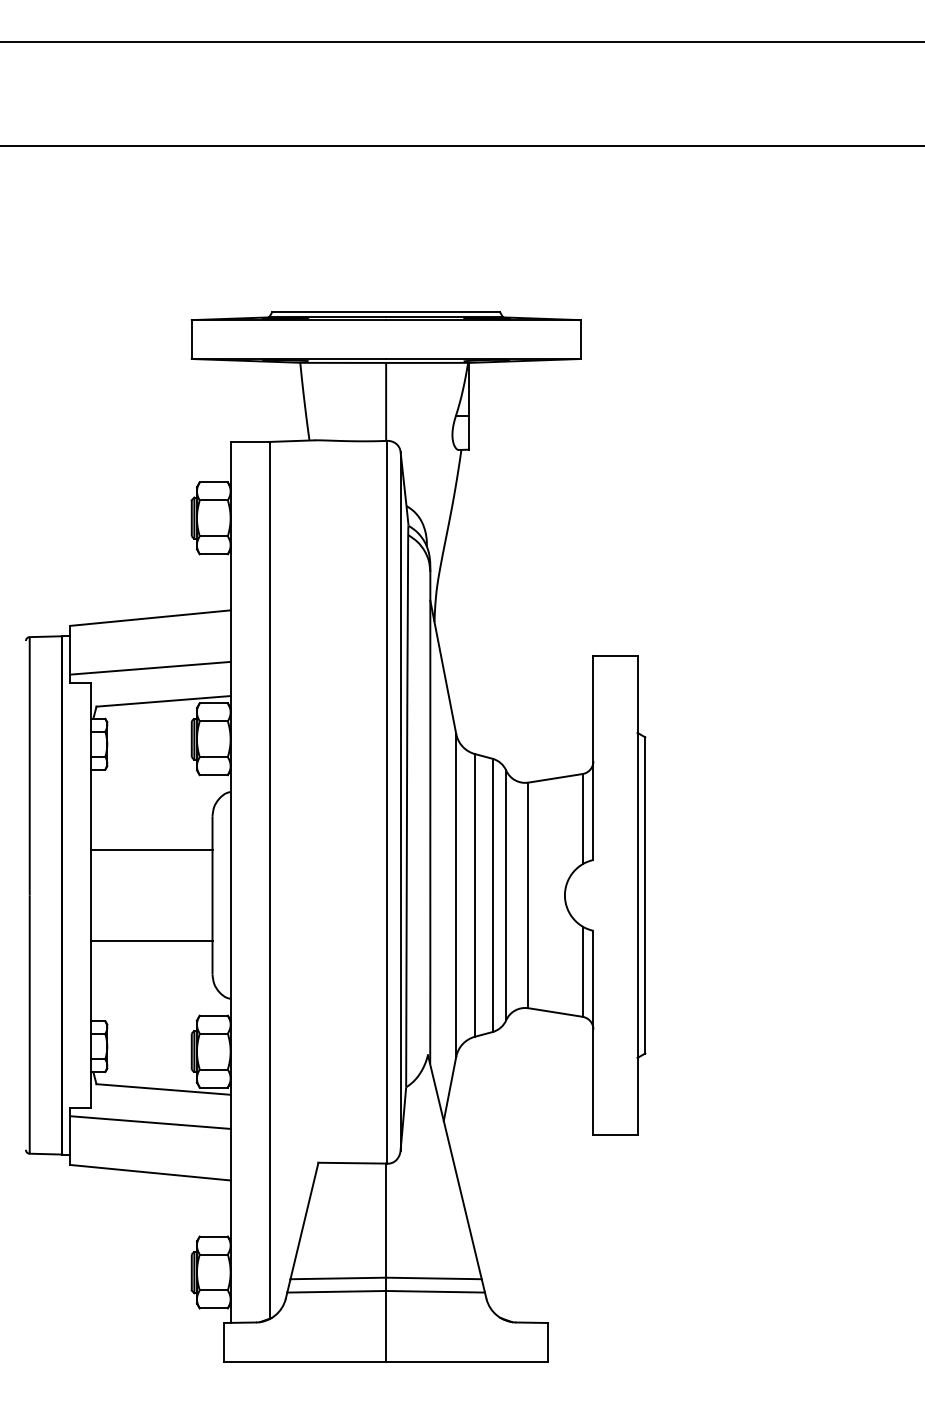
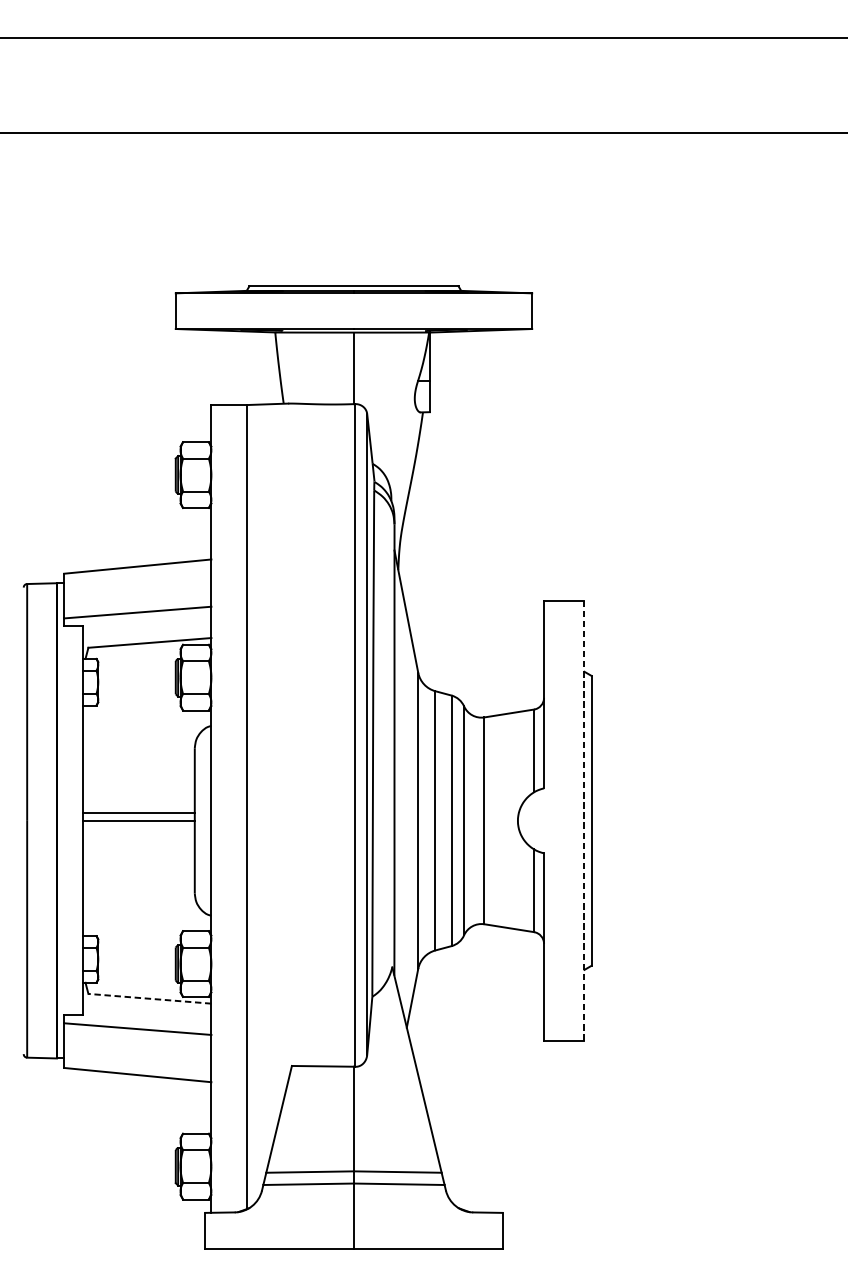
line: (151, 850) -> (138, 813), moved
line: (637, 895) -> (584, 820), solid -> dashed
line: (151, 940) -> (138, 820), moved
line: (163, 1089) -> (149, 998), solid -> dashed

